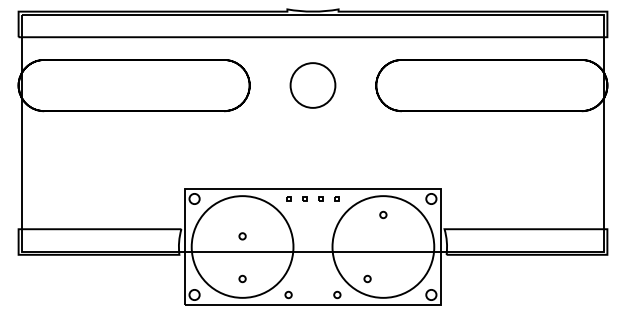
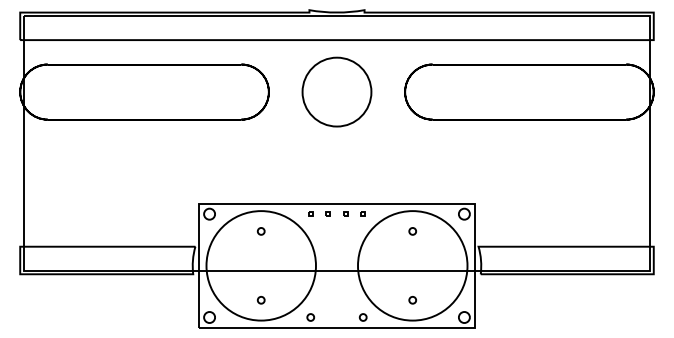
circle: (312, 84) -> (336, 91), size x1.43
circle: (241, 236) -> (260, 231), moved
circle: (367, 279) -> (412, 300), moved

